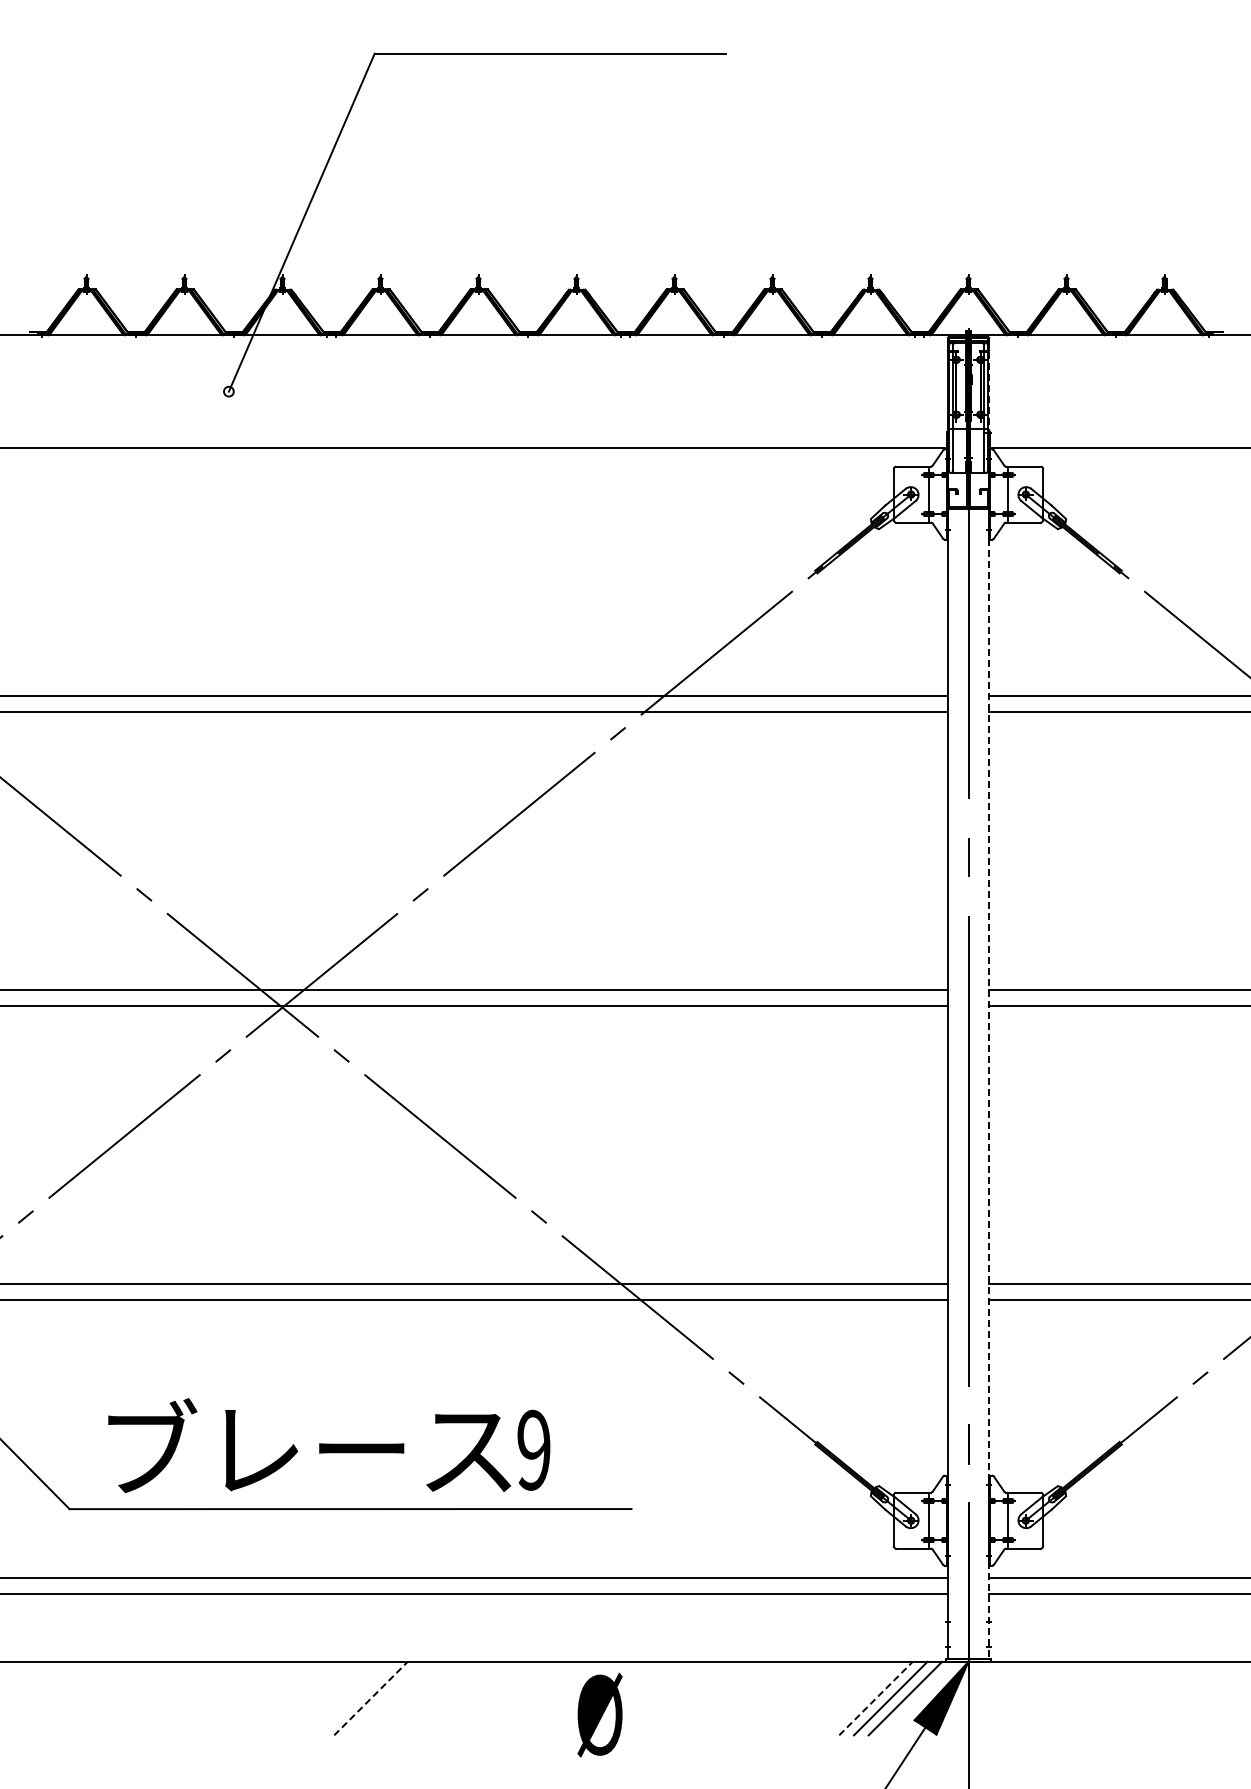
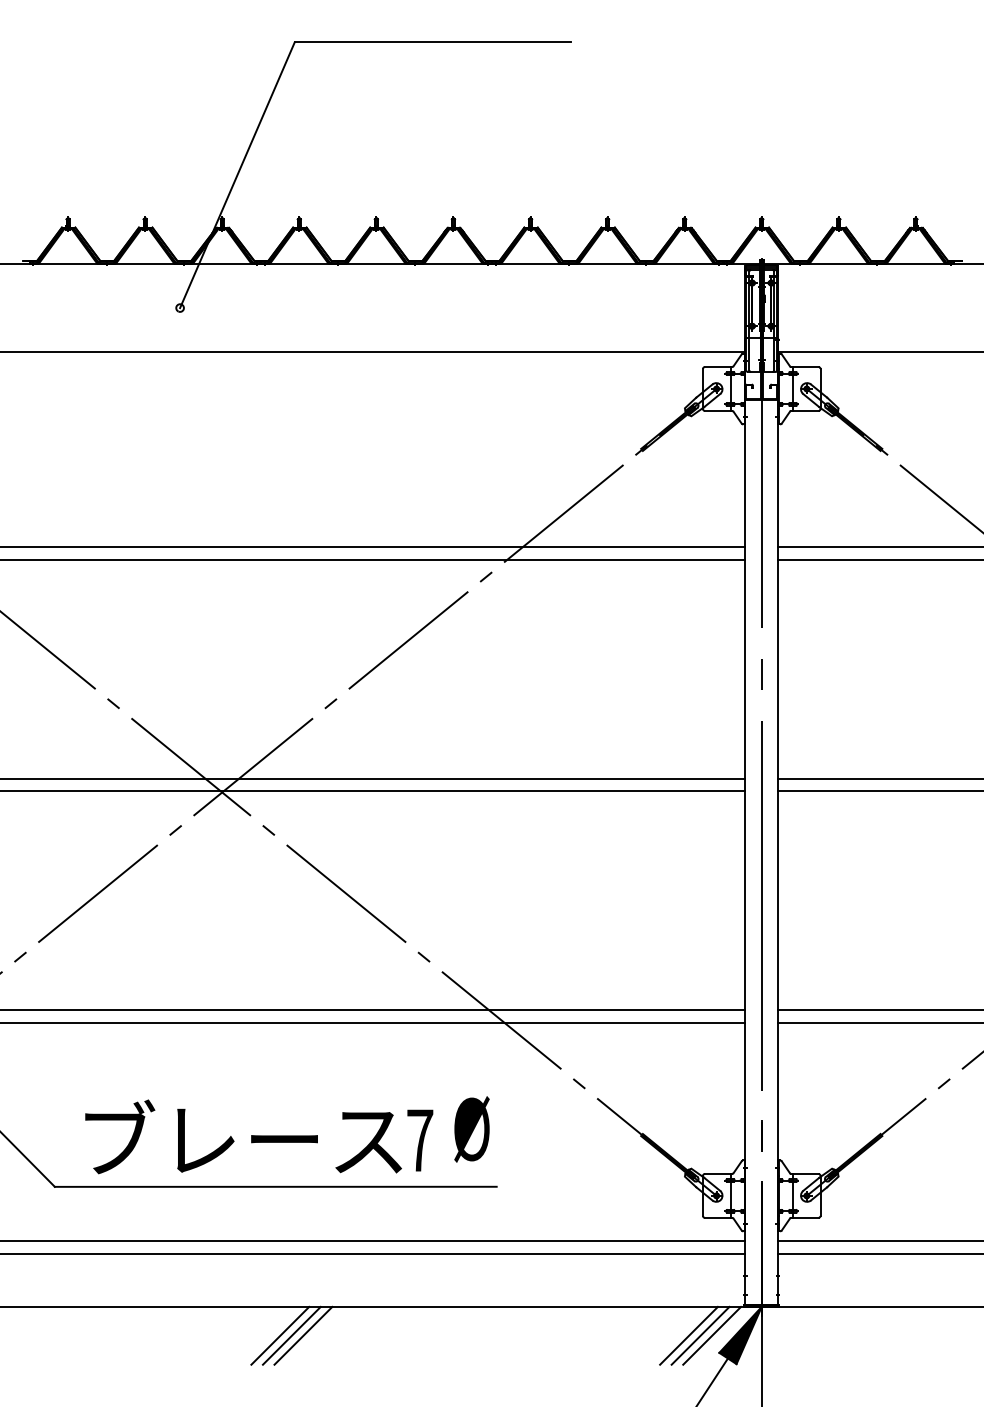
line: (989, 1000) -> (778, 786), dashed -> solid
text: (533, 1449) -> (419, 1139), 9 -> 7
line: (356, 1698) -> (280, 1335), added
line: (371, 1698) -> (292, 1335), dashed -> solid
line: (385, 1698) -> (303, 1335), added
line: (876, 1698) -> (689, 1335), dashed -> solid
text: (599, 1714) -> (471, 1128), moved

